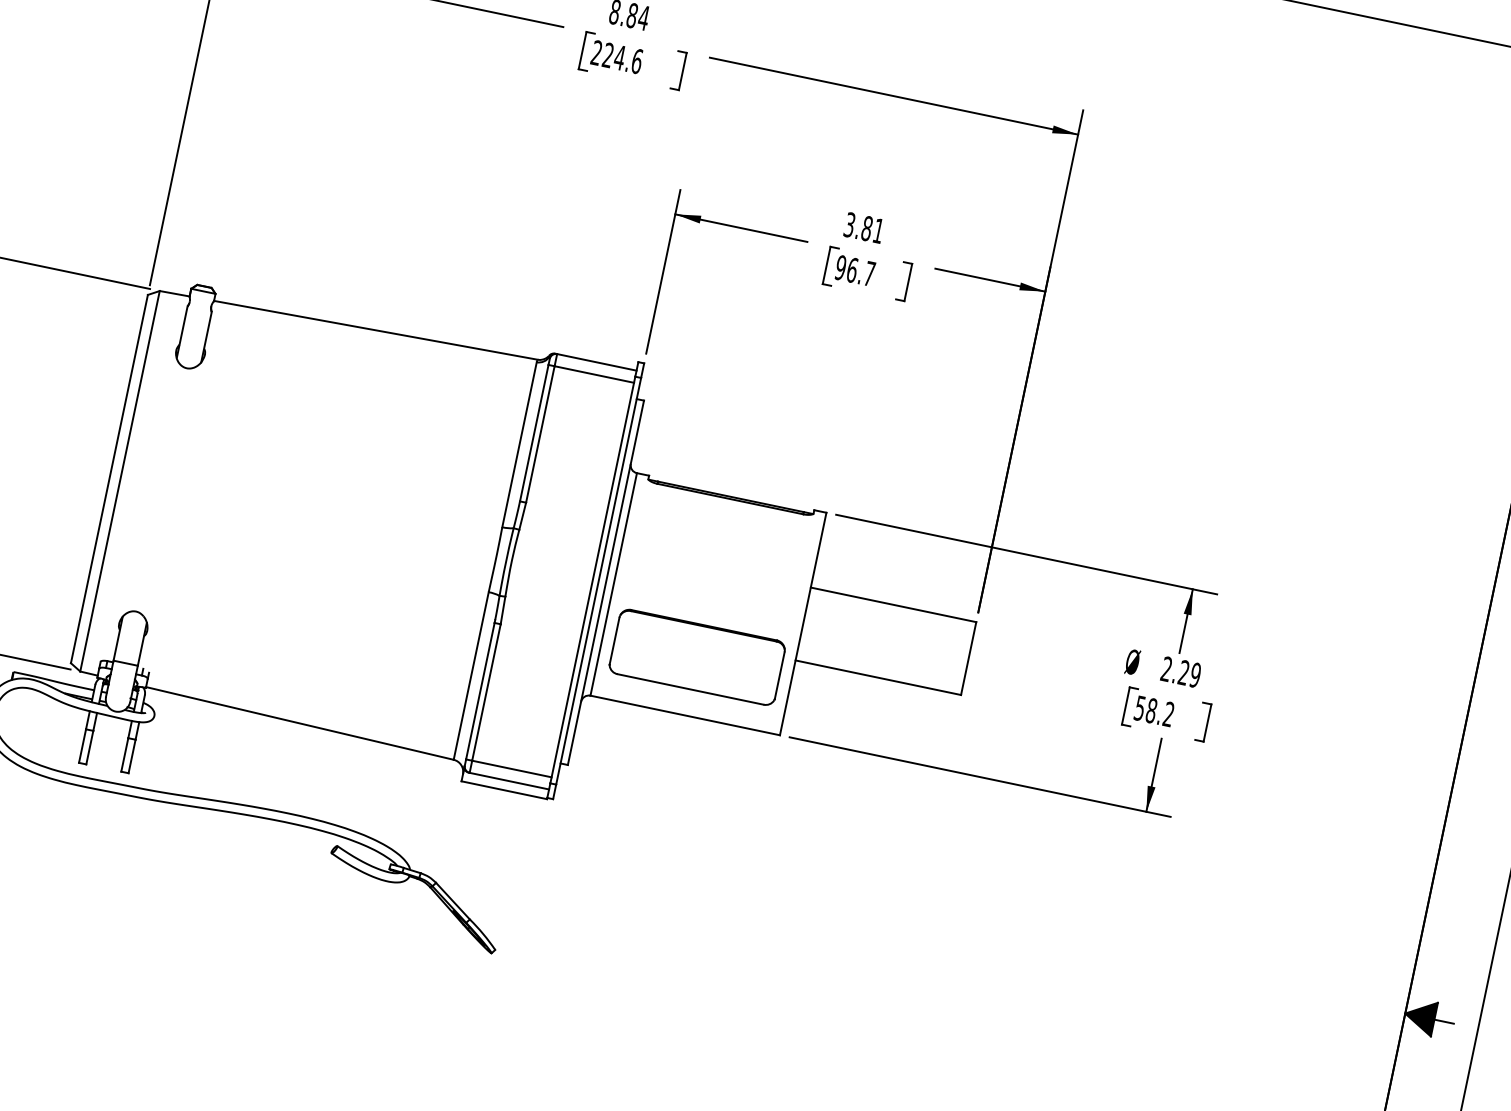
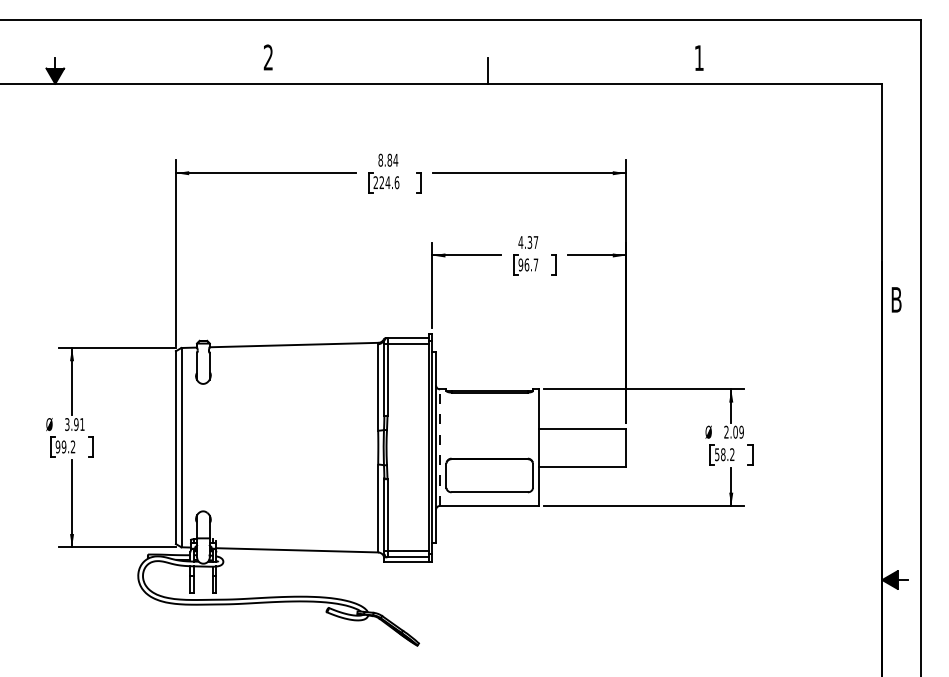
text: (864, 228) -> (528, 242), 3.81 -> 4.37
line: (614, 584) -> (440, 447), solid -> dashed
text: (1184, 671) -> (735, 431), 2.29 -> 2.09

